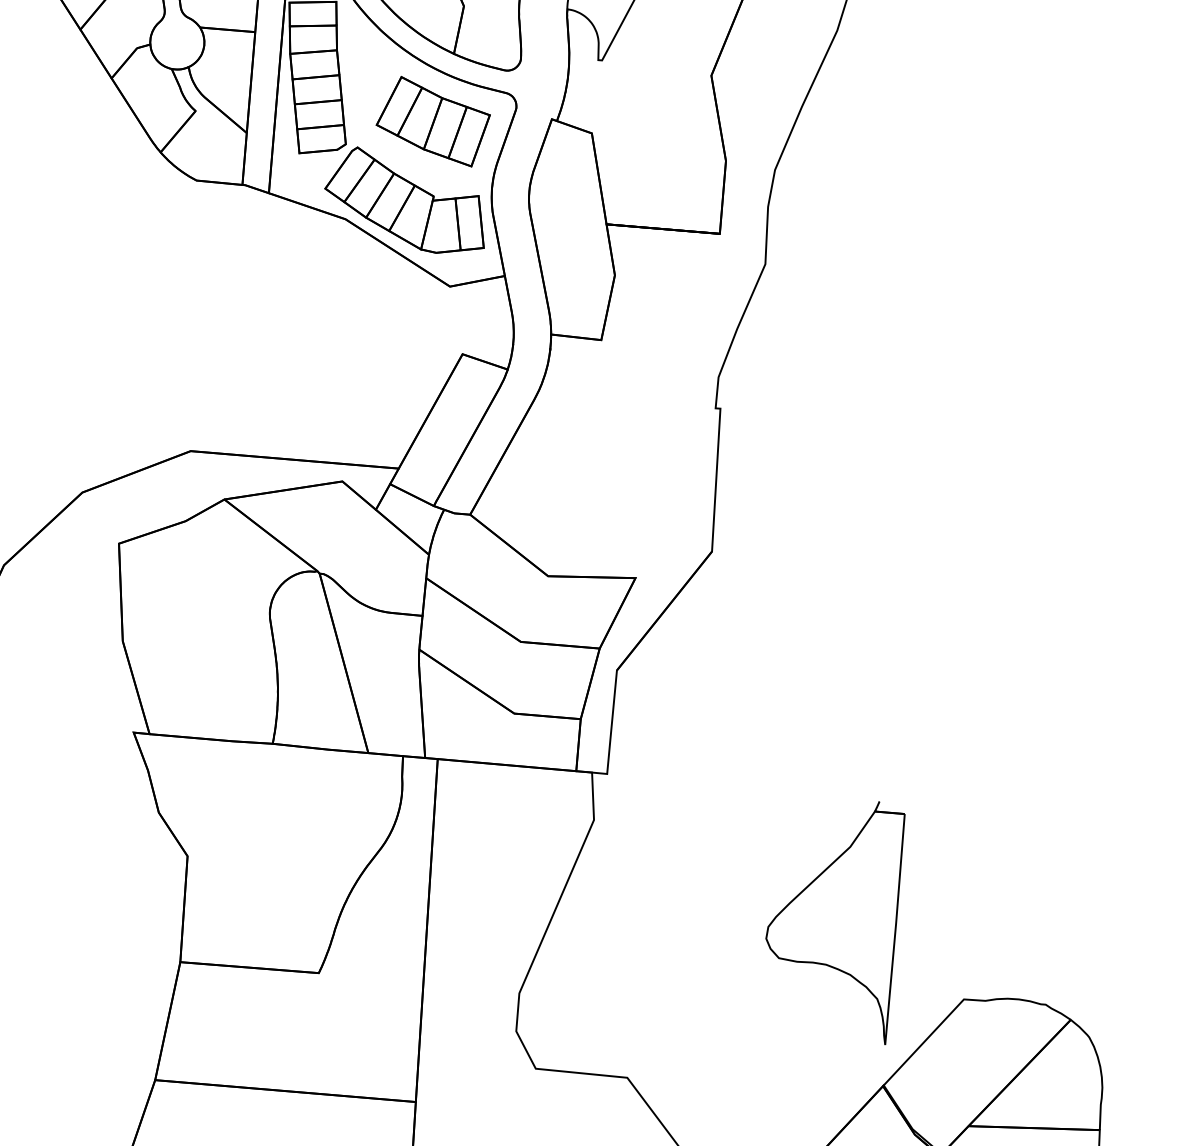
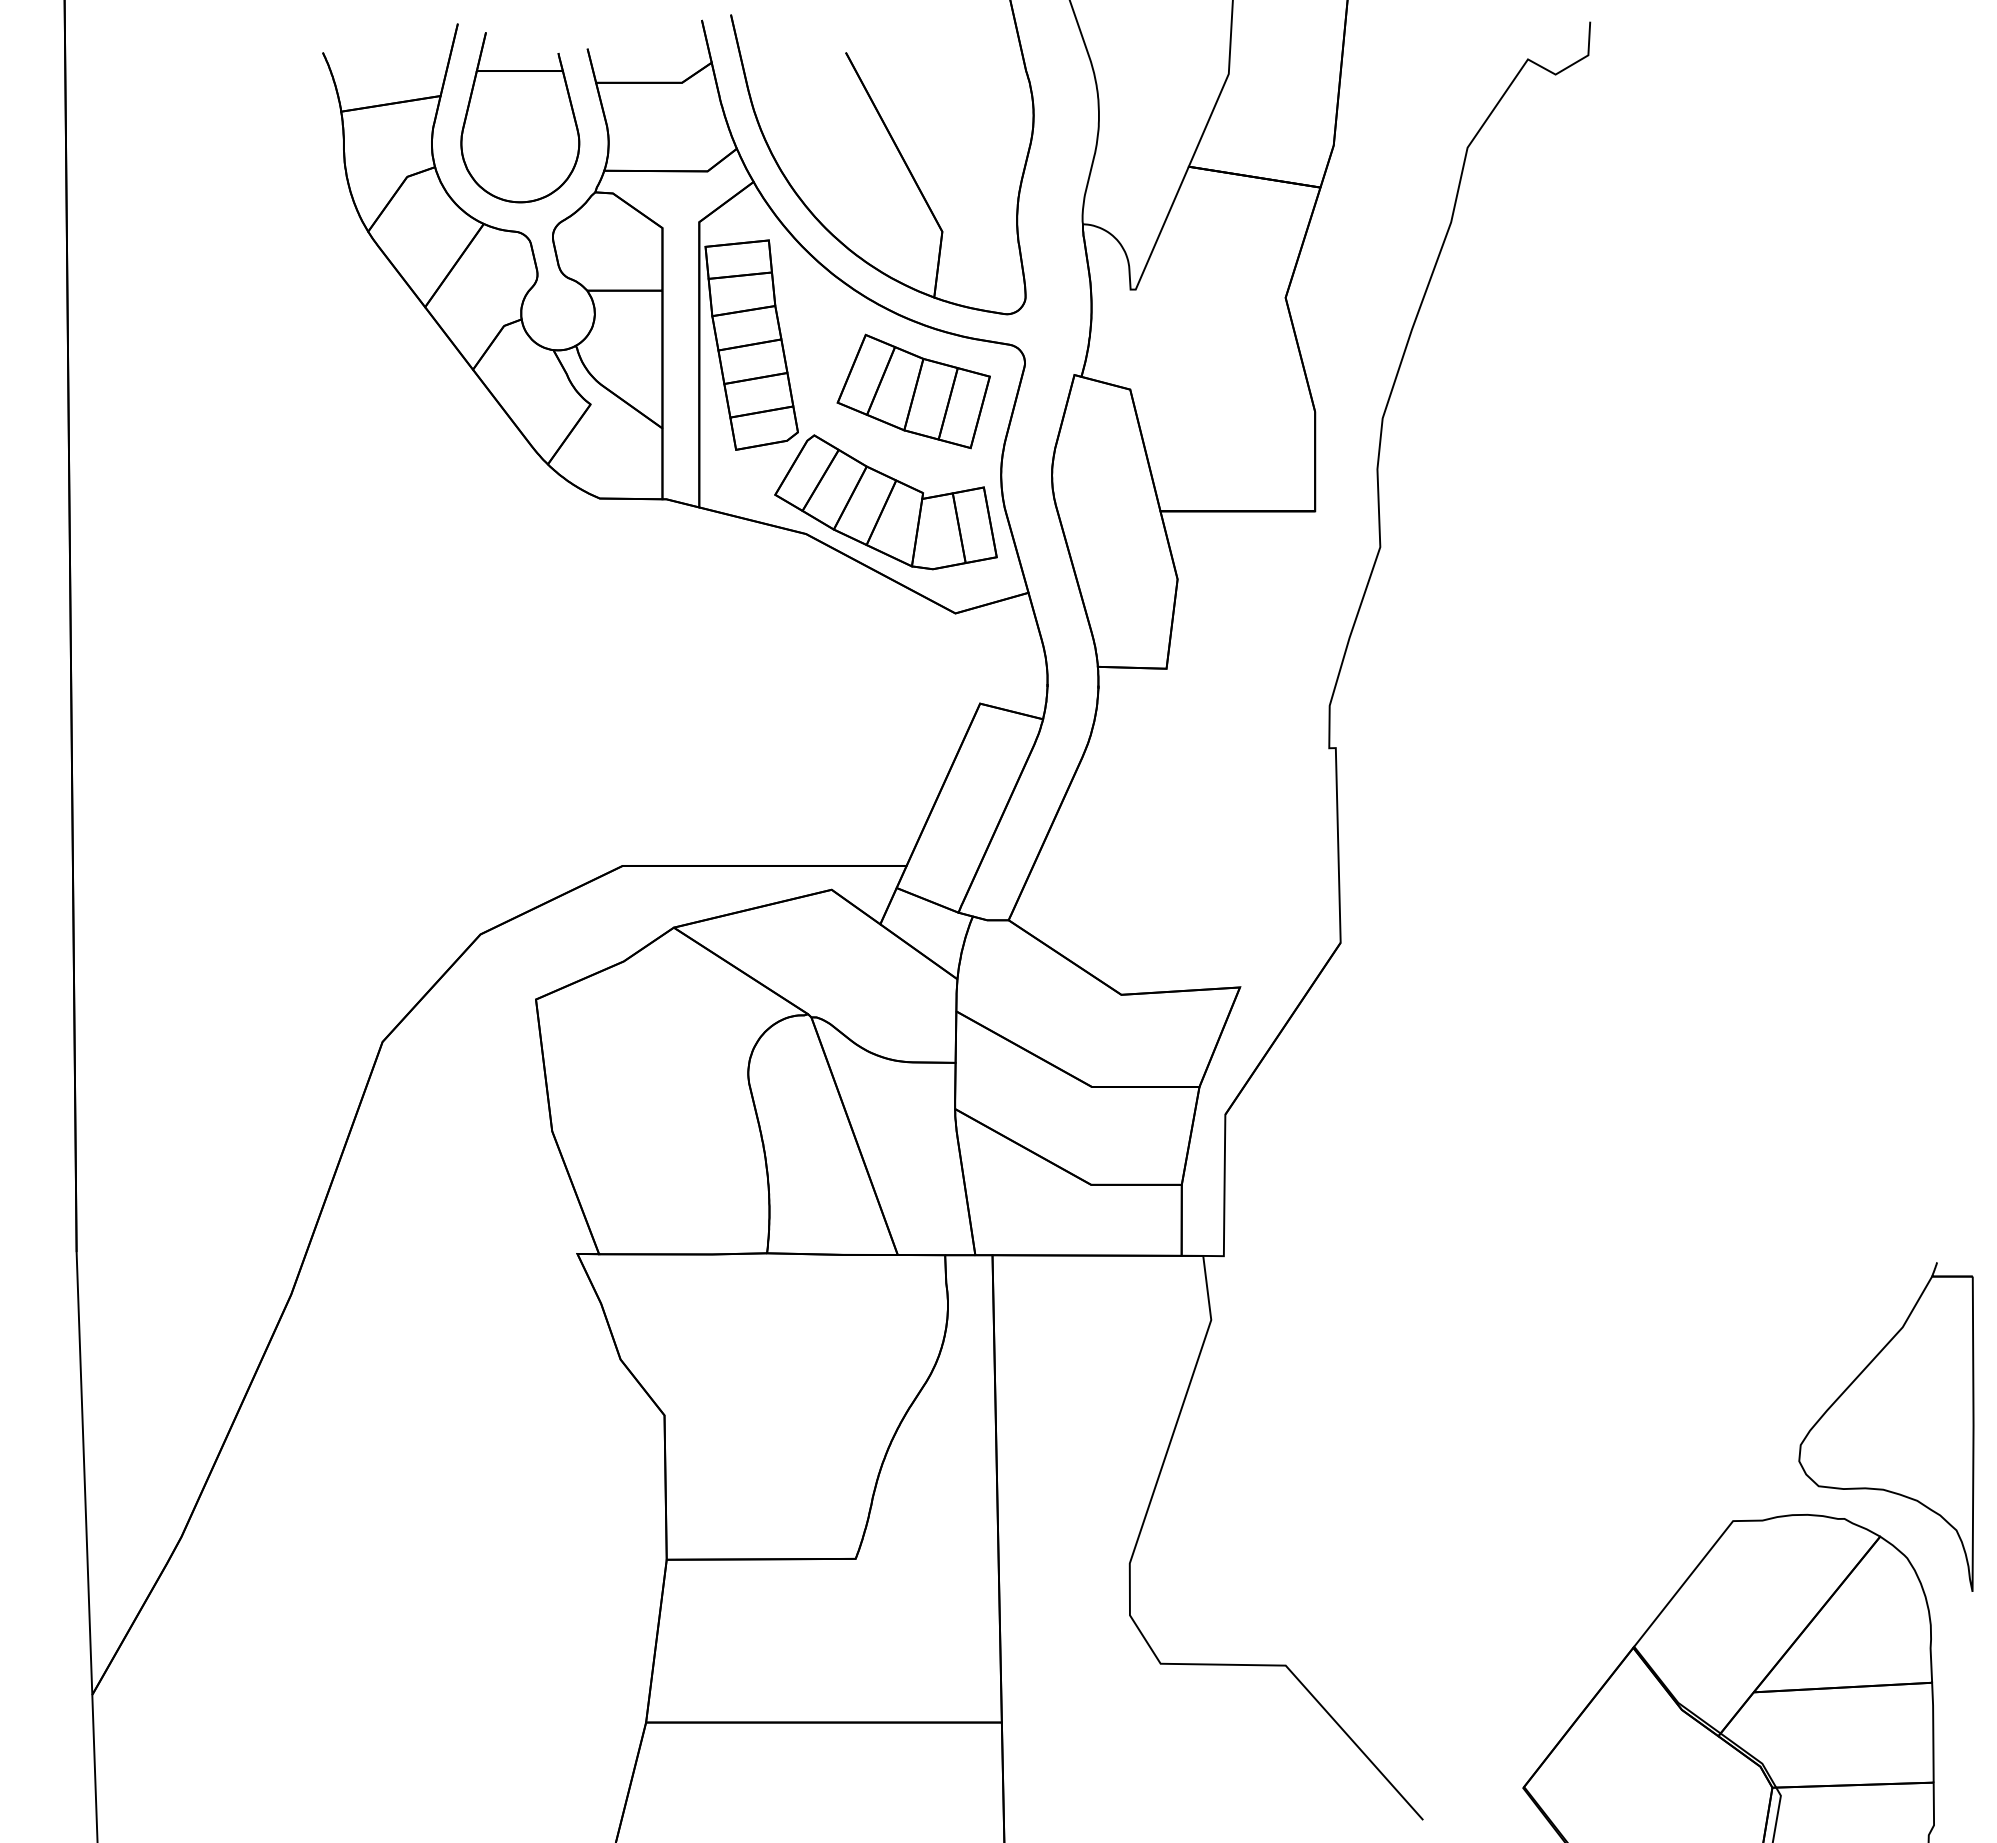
part: (832, 918) -> (1886, 1426), moved

